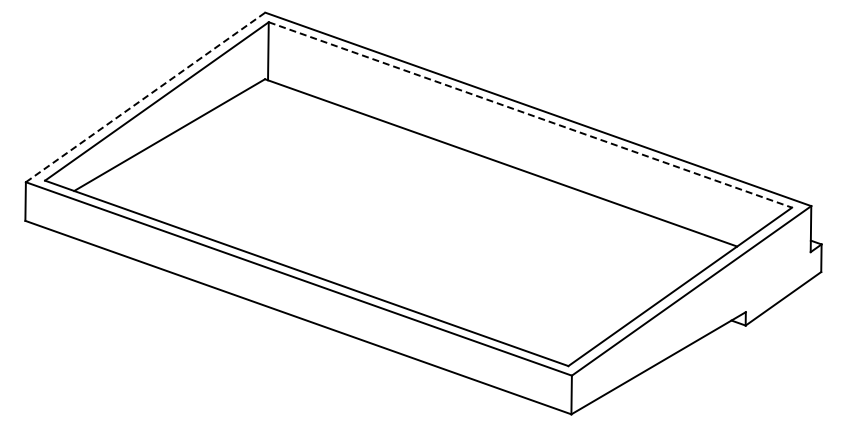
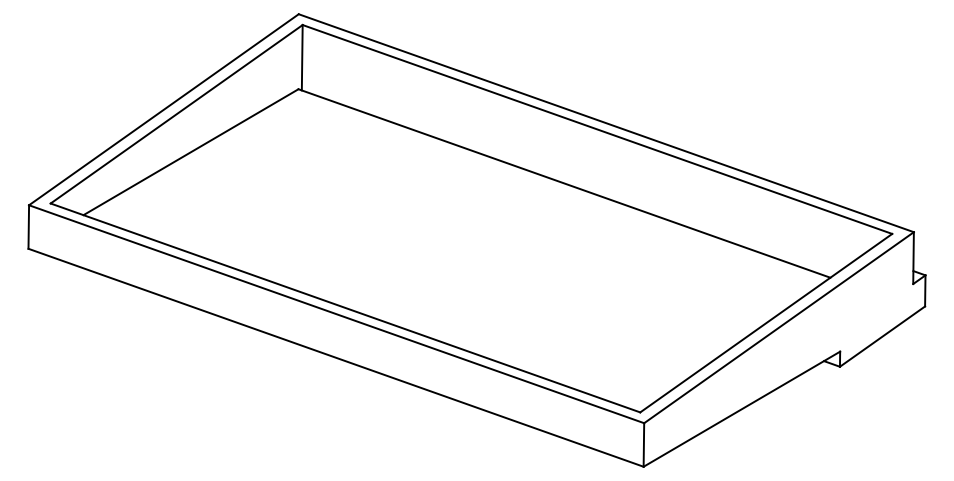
line: (145, 97) -> (163, 109), dashed -> solid
line: (530, 114) -> (597, 128), dashed -> solid

